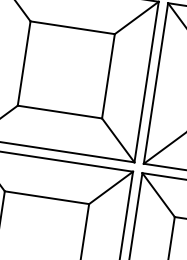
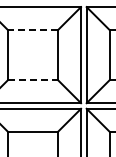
line: (71, 26) -> (32, 29), solid -> dashed
line: (60, 112) -> (33, 80), solid -> dashed

